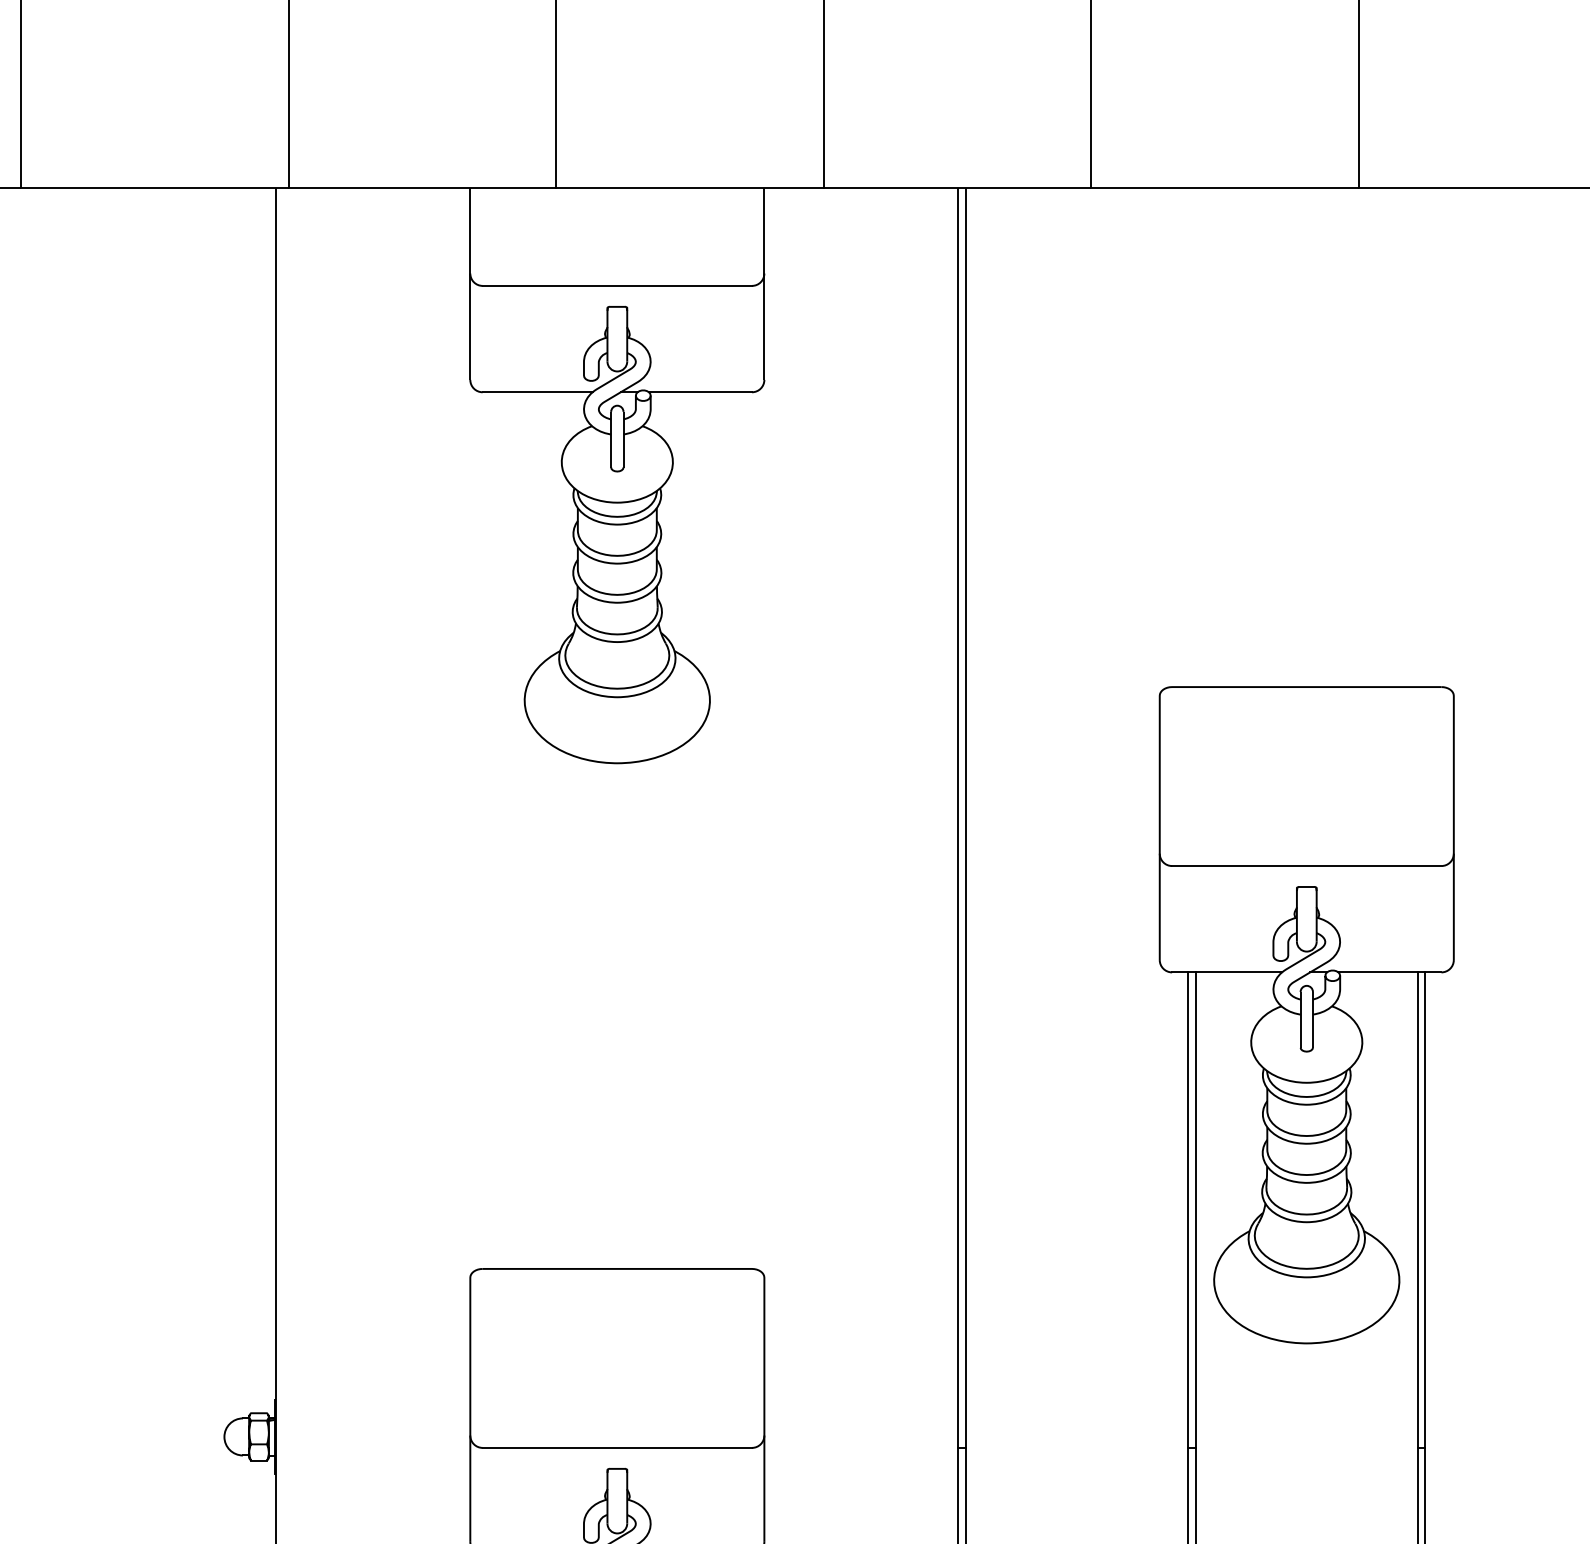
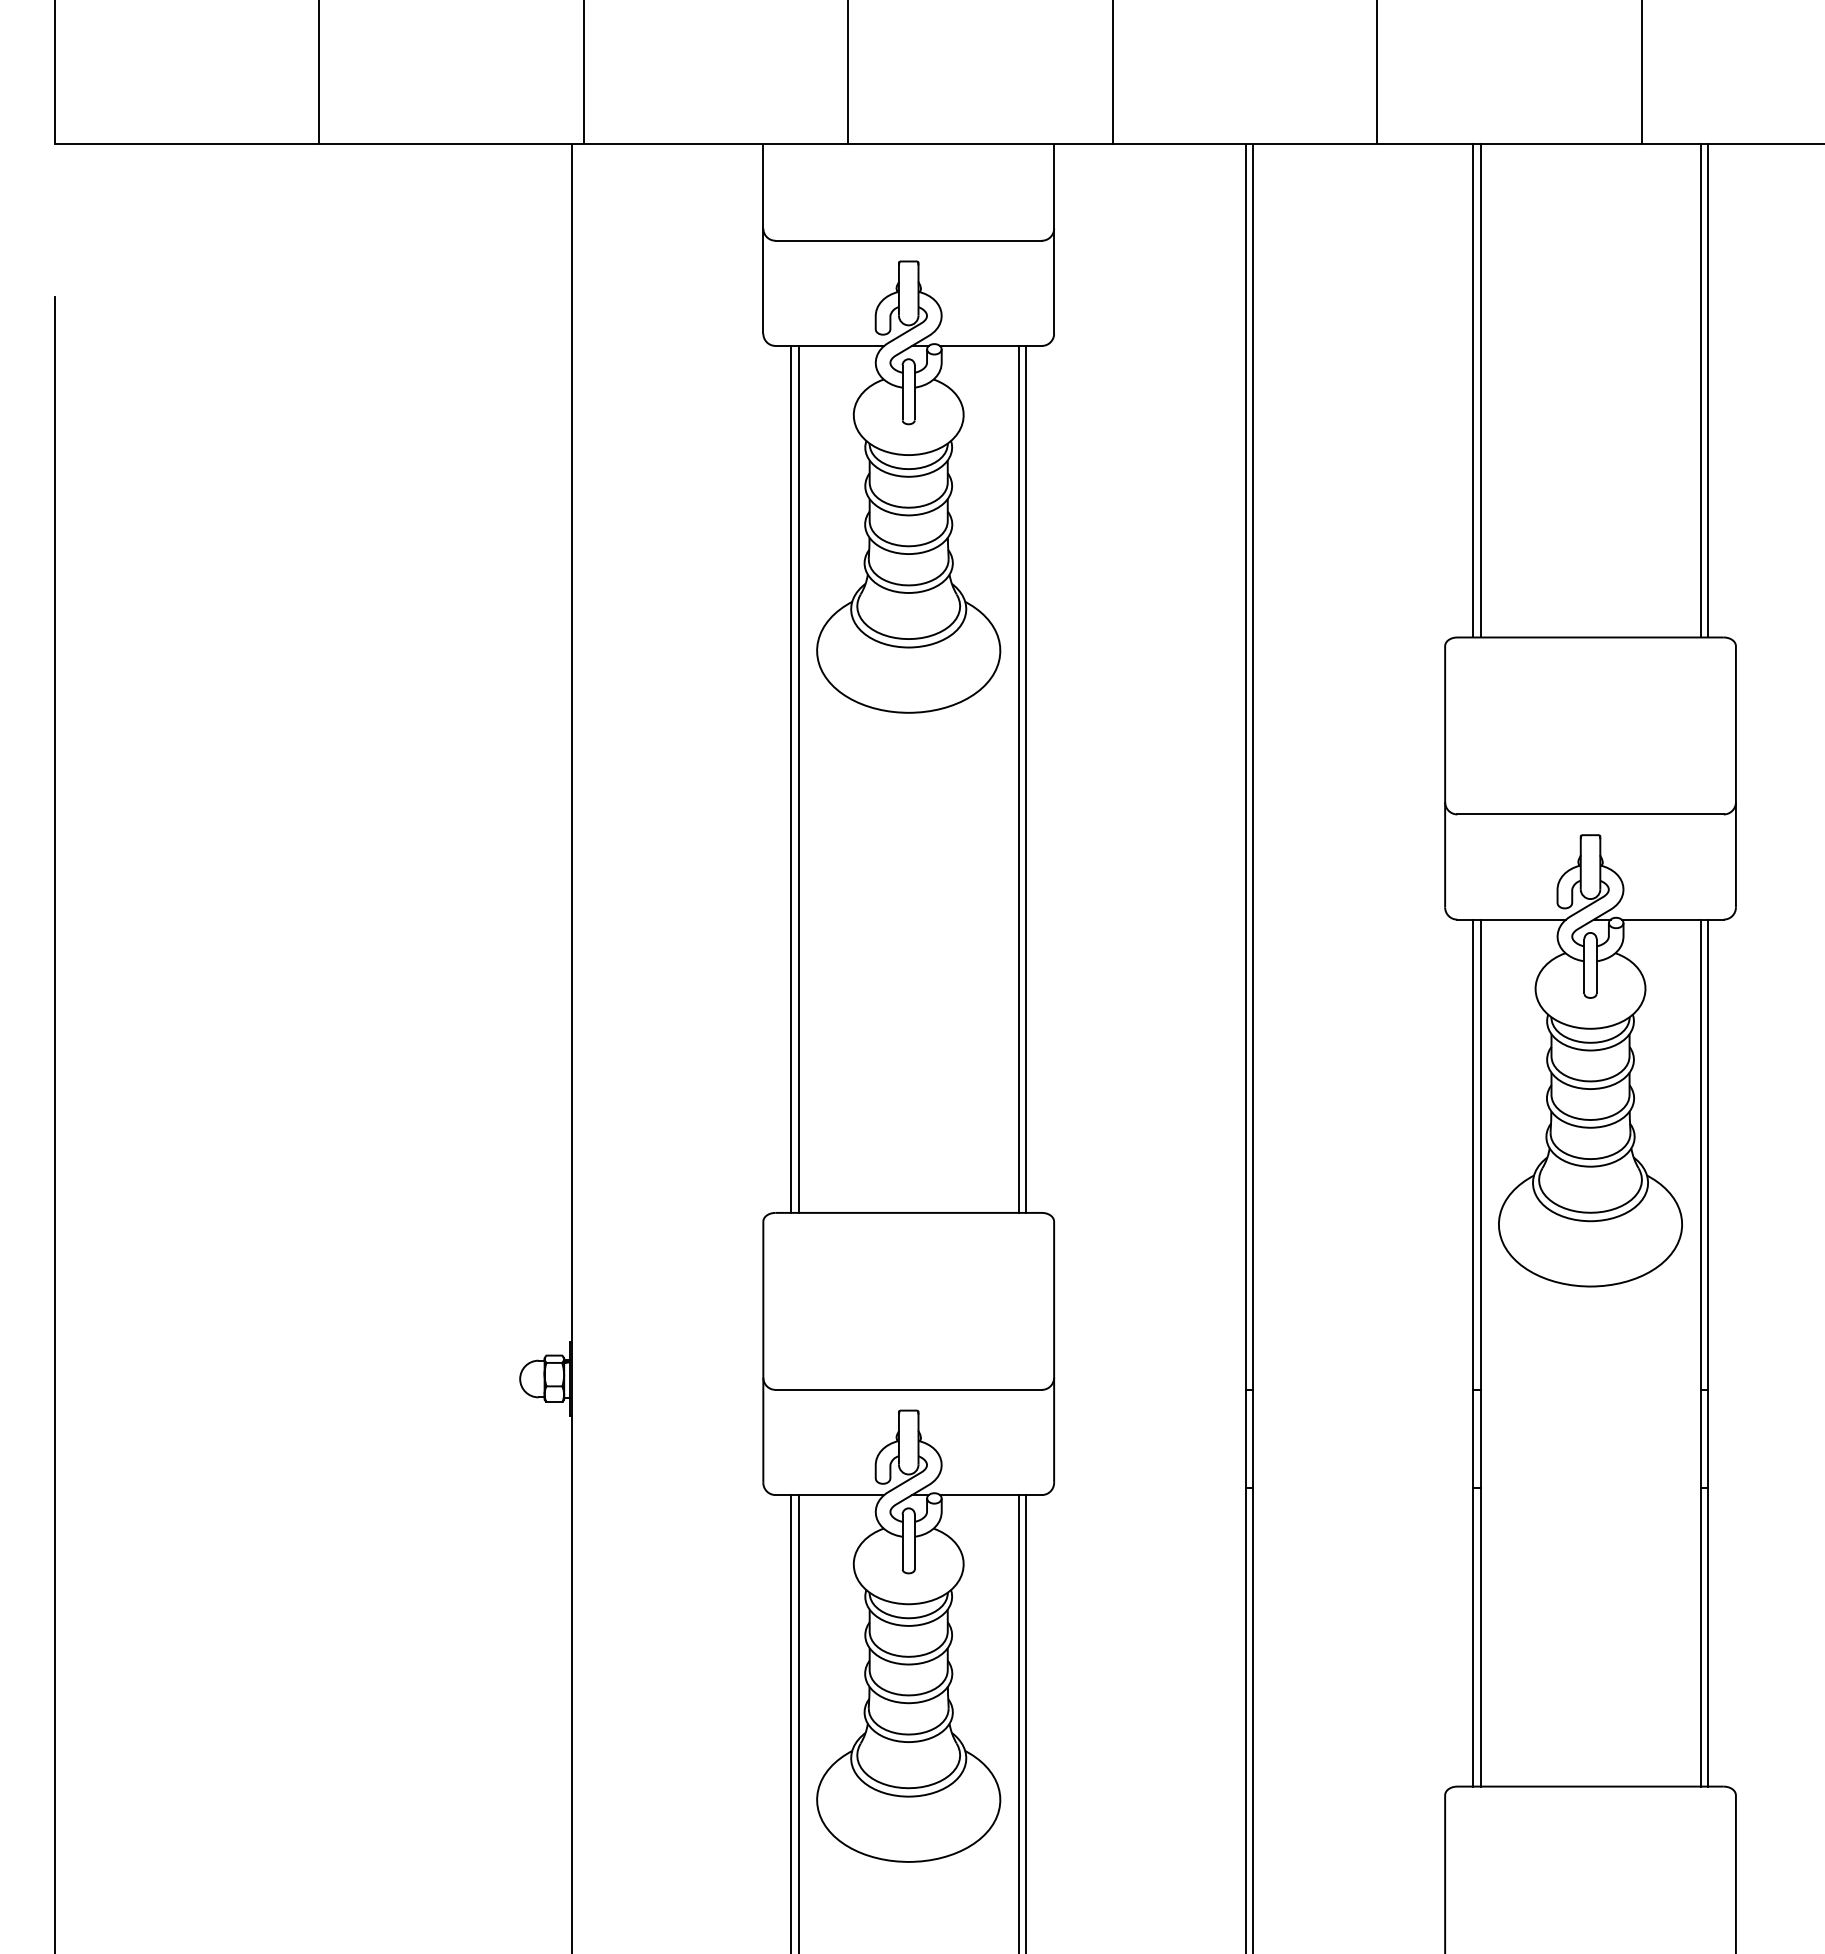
line: (1188, 437) -> (1473, 390), added
line: (1195, 437) -> (1480, 390), added
line: (1417, 437) -> (1700, 390), added
line: (1425, 437) -> (1707, 390), added
line: (498, 829) -> (791, 778), added
line: (505, 829) -> (798, 778), added
line: (728, 829) -> (1018, 778), added
line: (736, 829) -> (1026, 778), added

